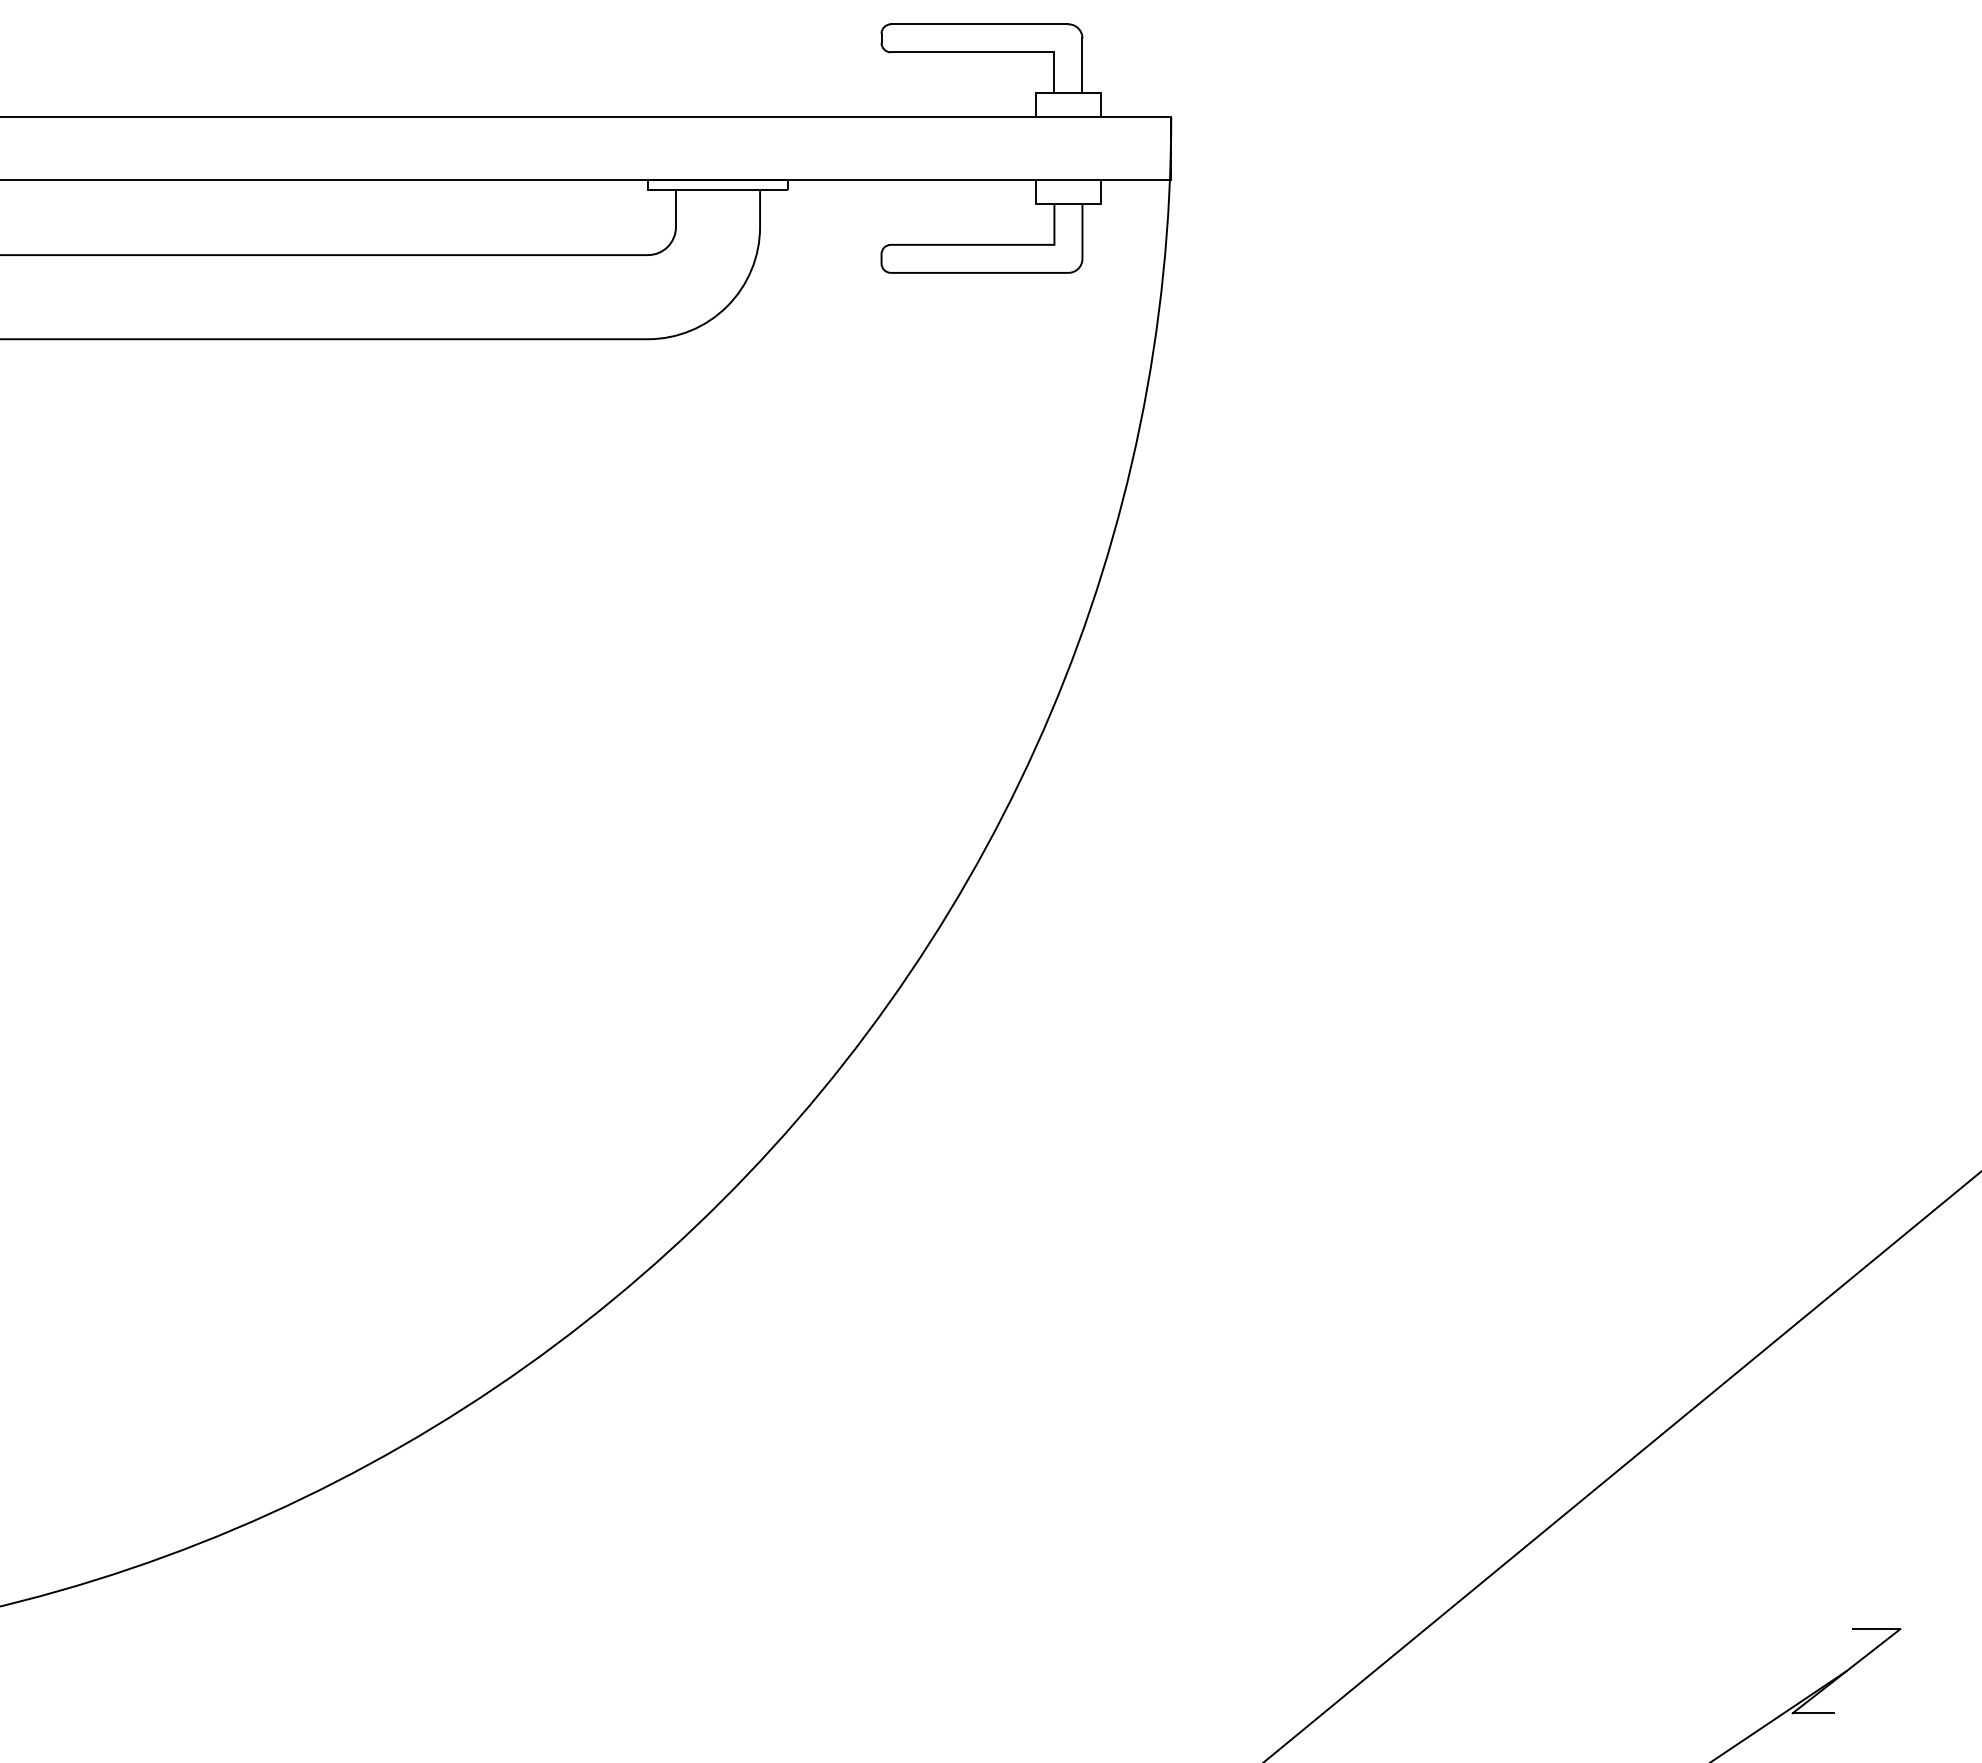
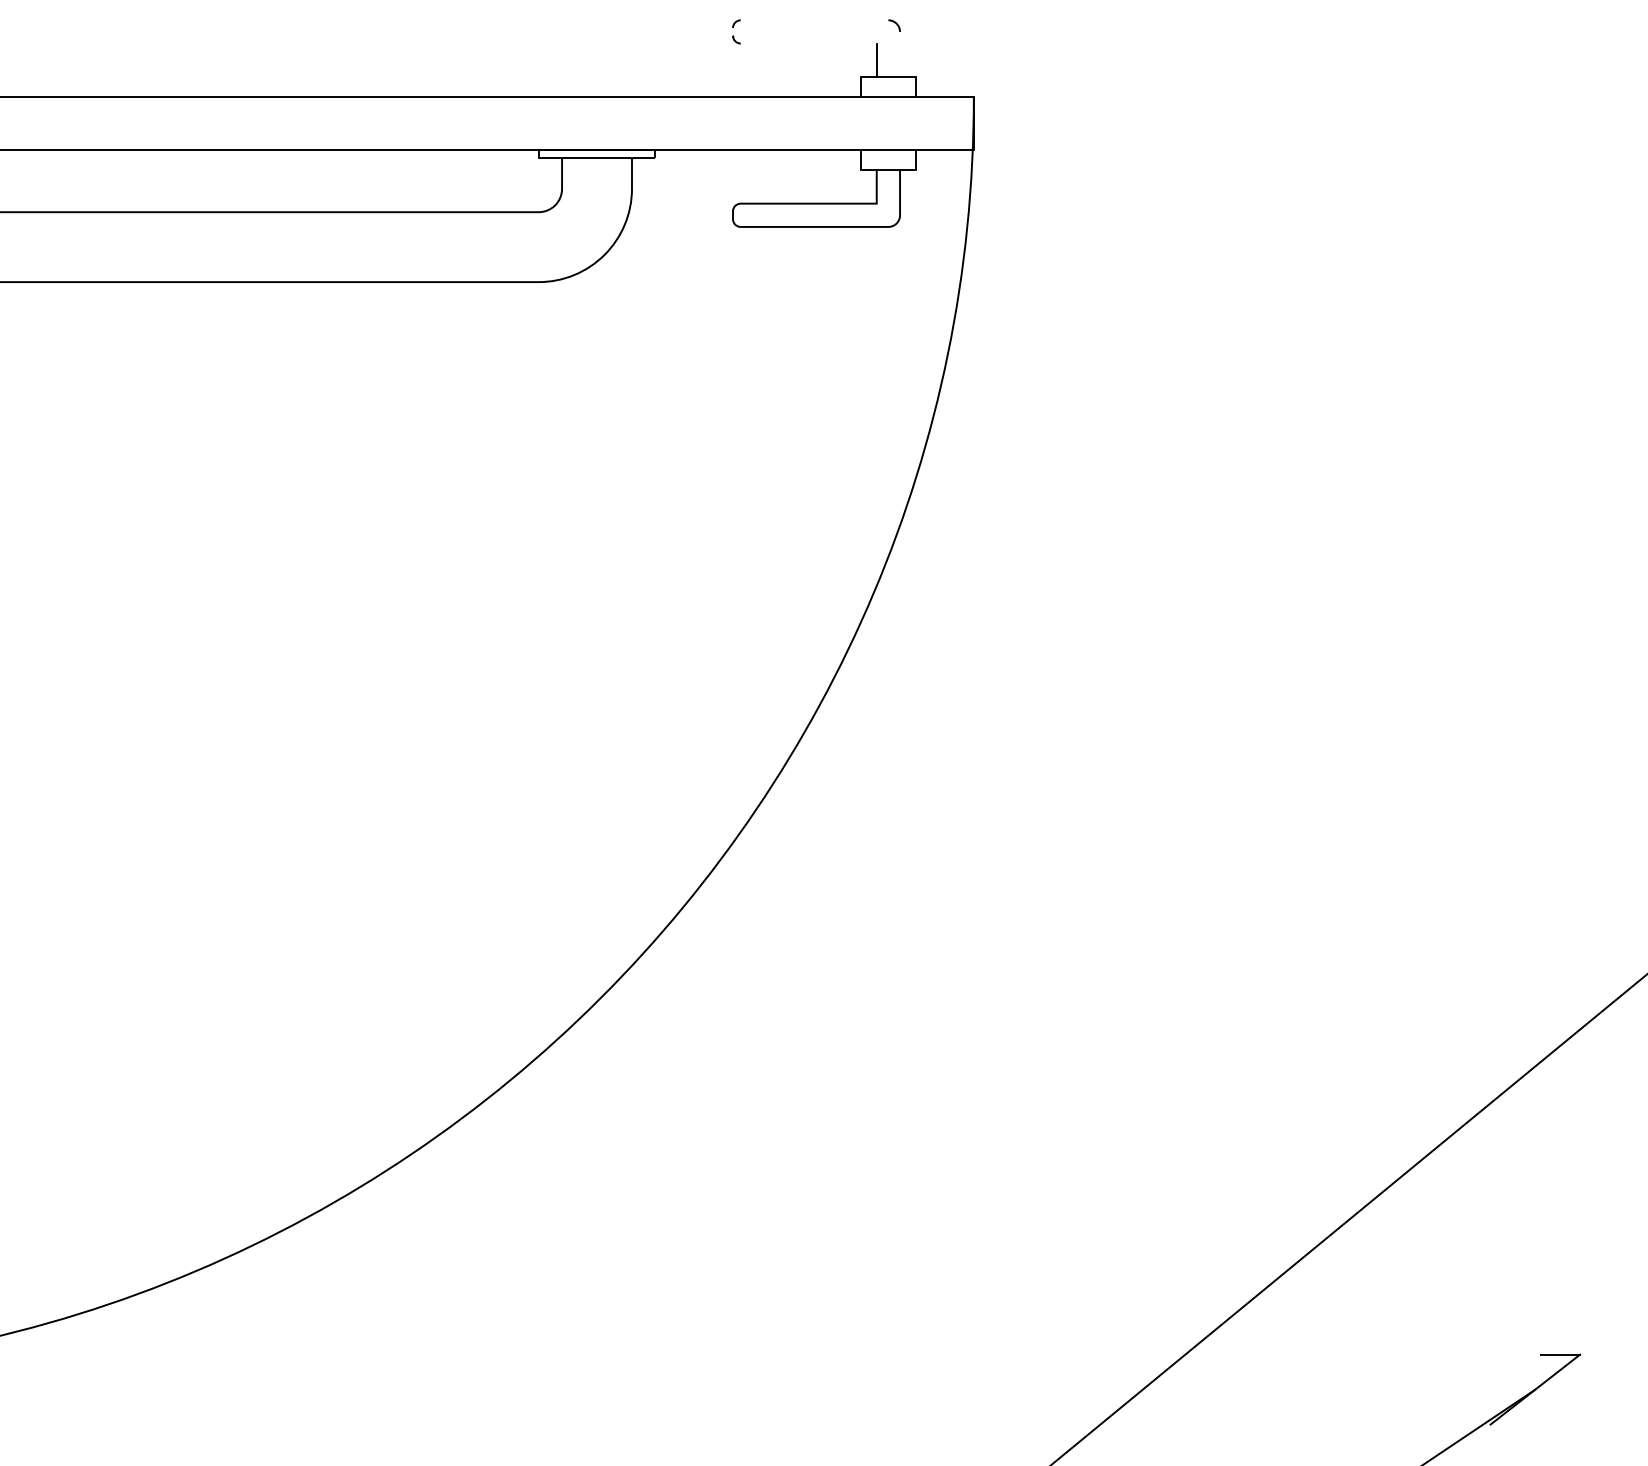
line: (979, 24) -> (814, 20), removed
line: (972, 52) -> (808, 43), removed
line: (1083, 65) -> (900, 54), removed
line: (1813, 1713) -> (1507, 1424), removed

